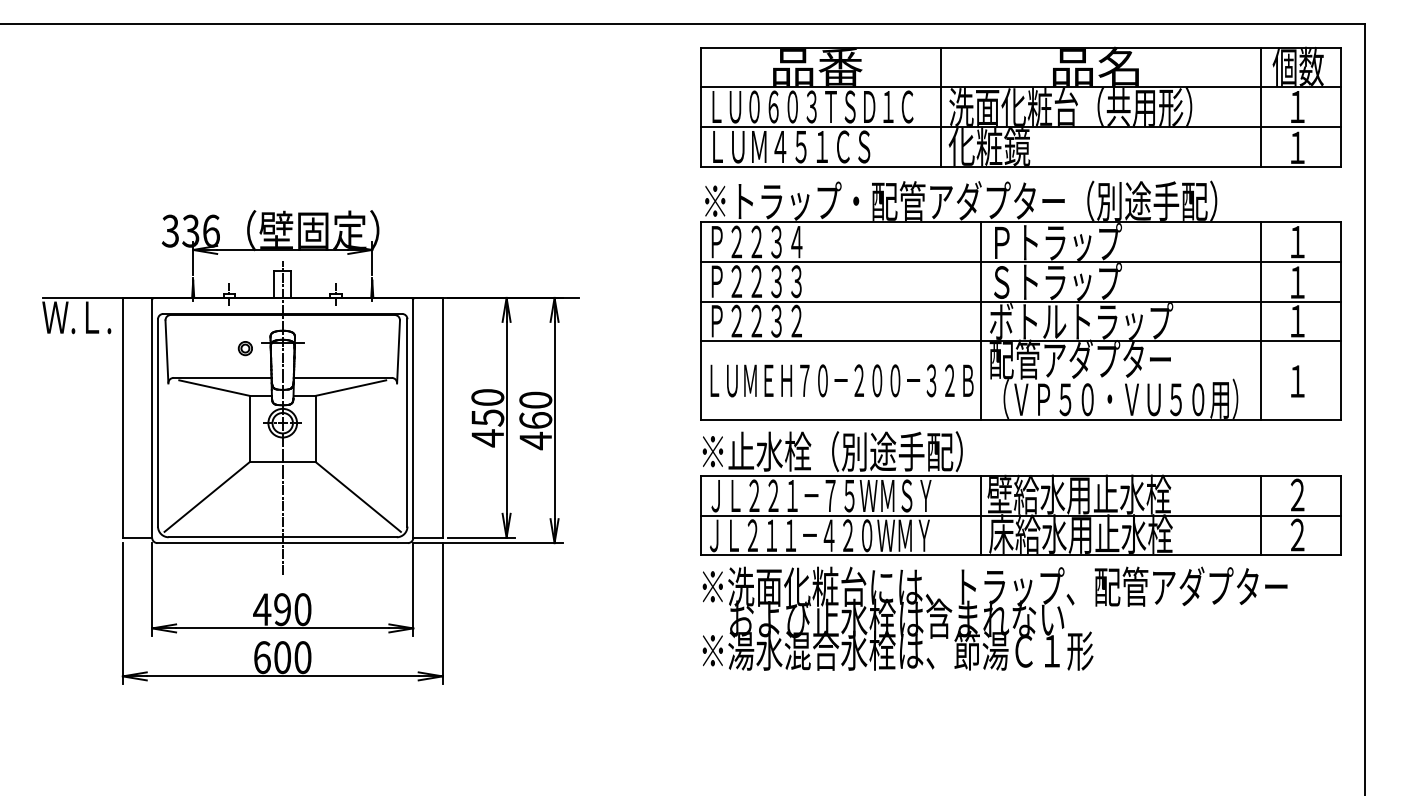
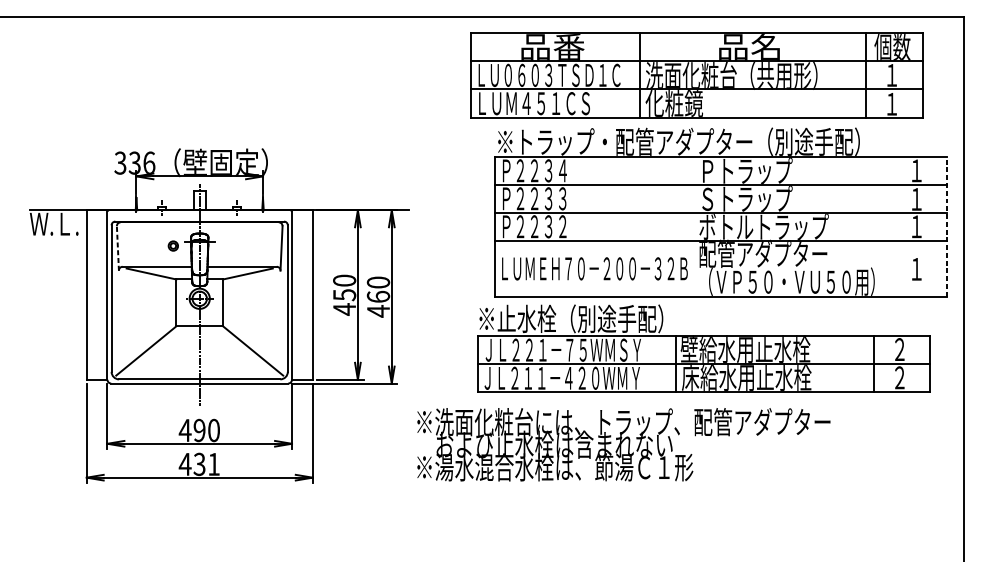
part: (1020, 106) -> (696, 75), moved
line: (981, 321) -> (693, 226), removed
line: (1260, 321) -> (890, 226), removed
line: (1340, 321) -> (947, 226), solid -> dashed
line: (166, 351) -> (117, 248), solid -> dashed
part: (1020, 493) -> (704, 348), moved
text: (994, 618) -> (623, 444), moved
text: (282, 657) -> (199, 464), 600 -> 431

